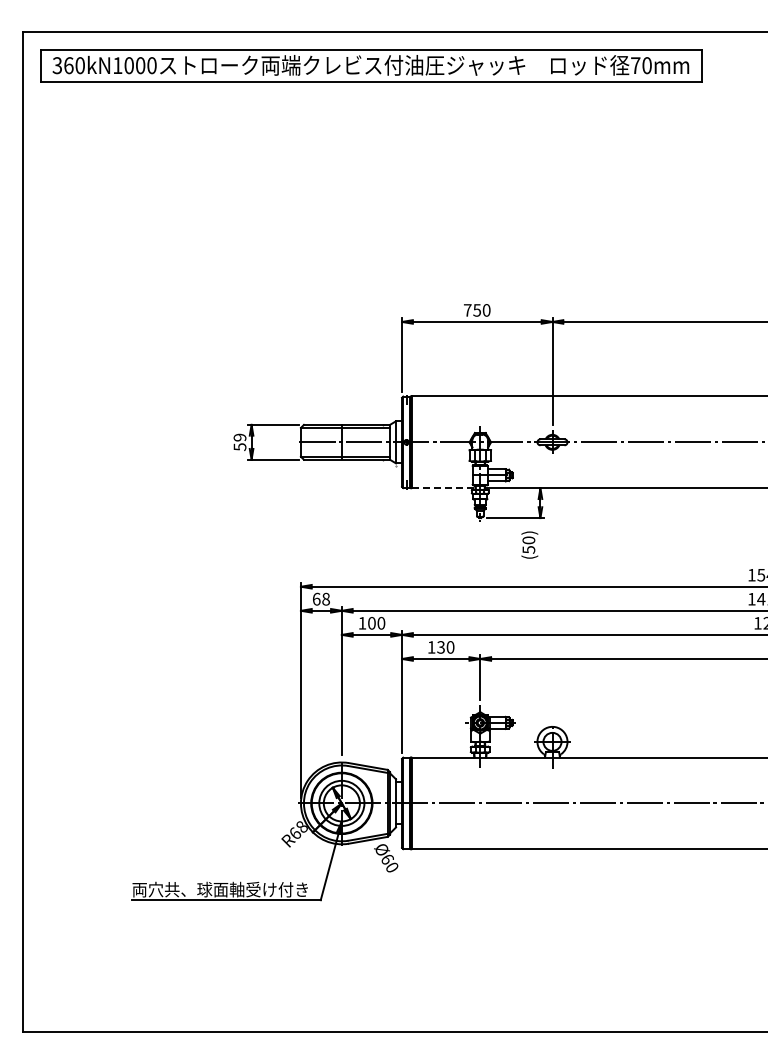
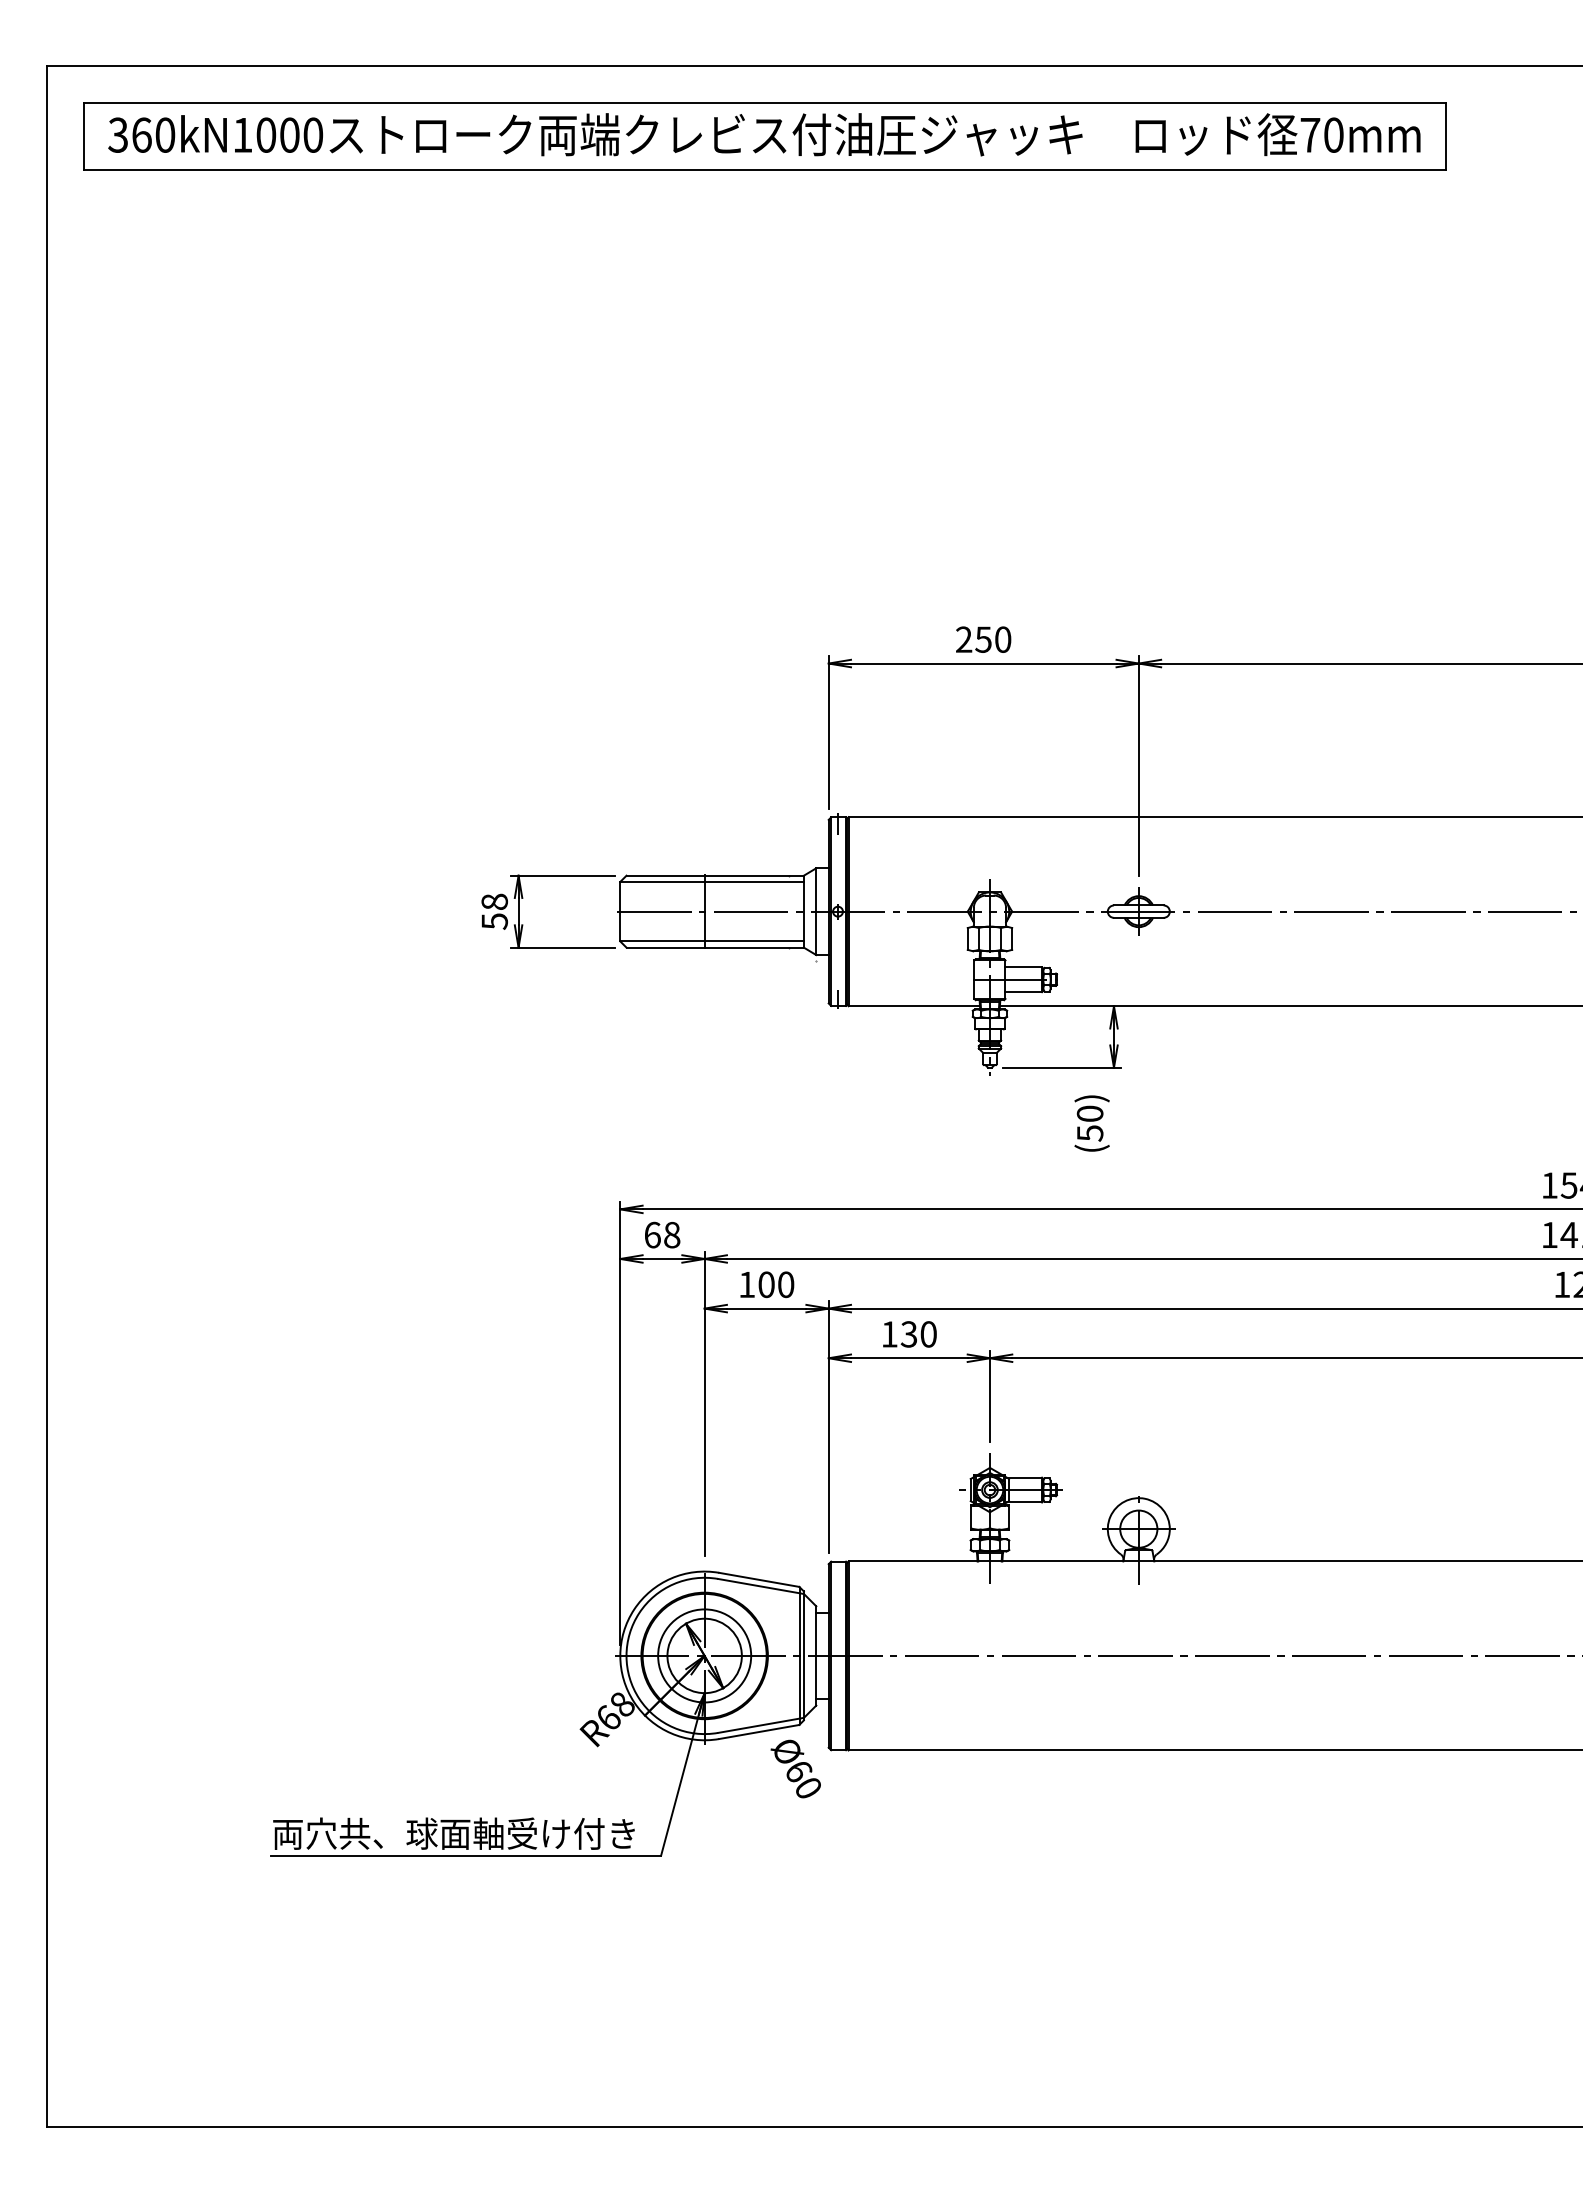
text: (467, 310) -> (963, 639), 750 -> 250
text: (239, 437) -> (493, 901), 59 -> 58
line: (443, 488) -> (914, 1006), dashed -> solid

